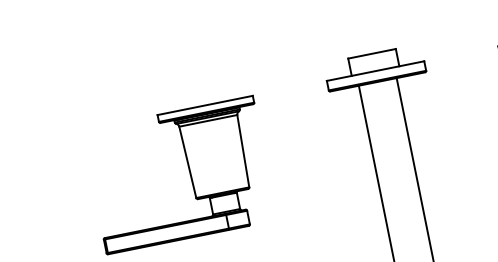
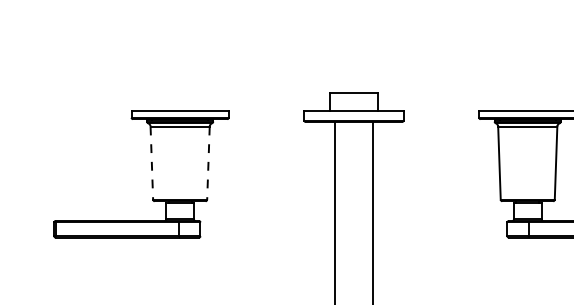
line: (243, 151) -> (208, 163), solid -> dashed
line: (187, 162) -> (151, 163), solid -> dashed

